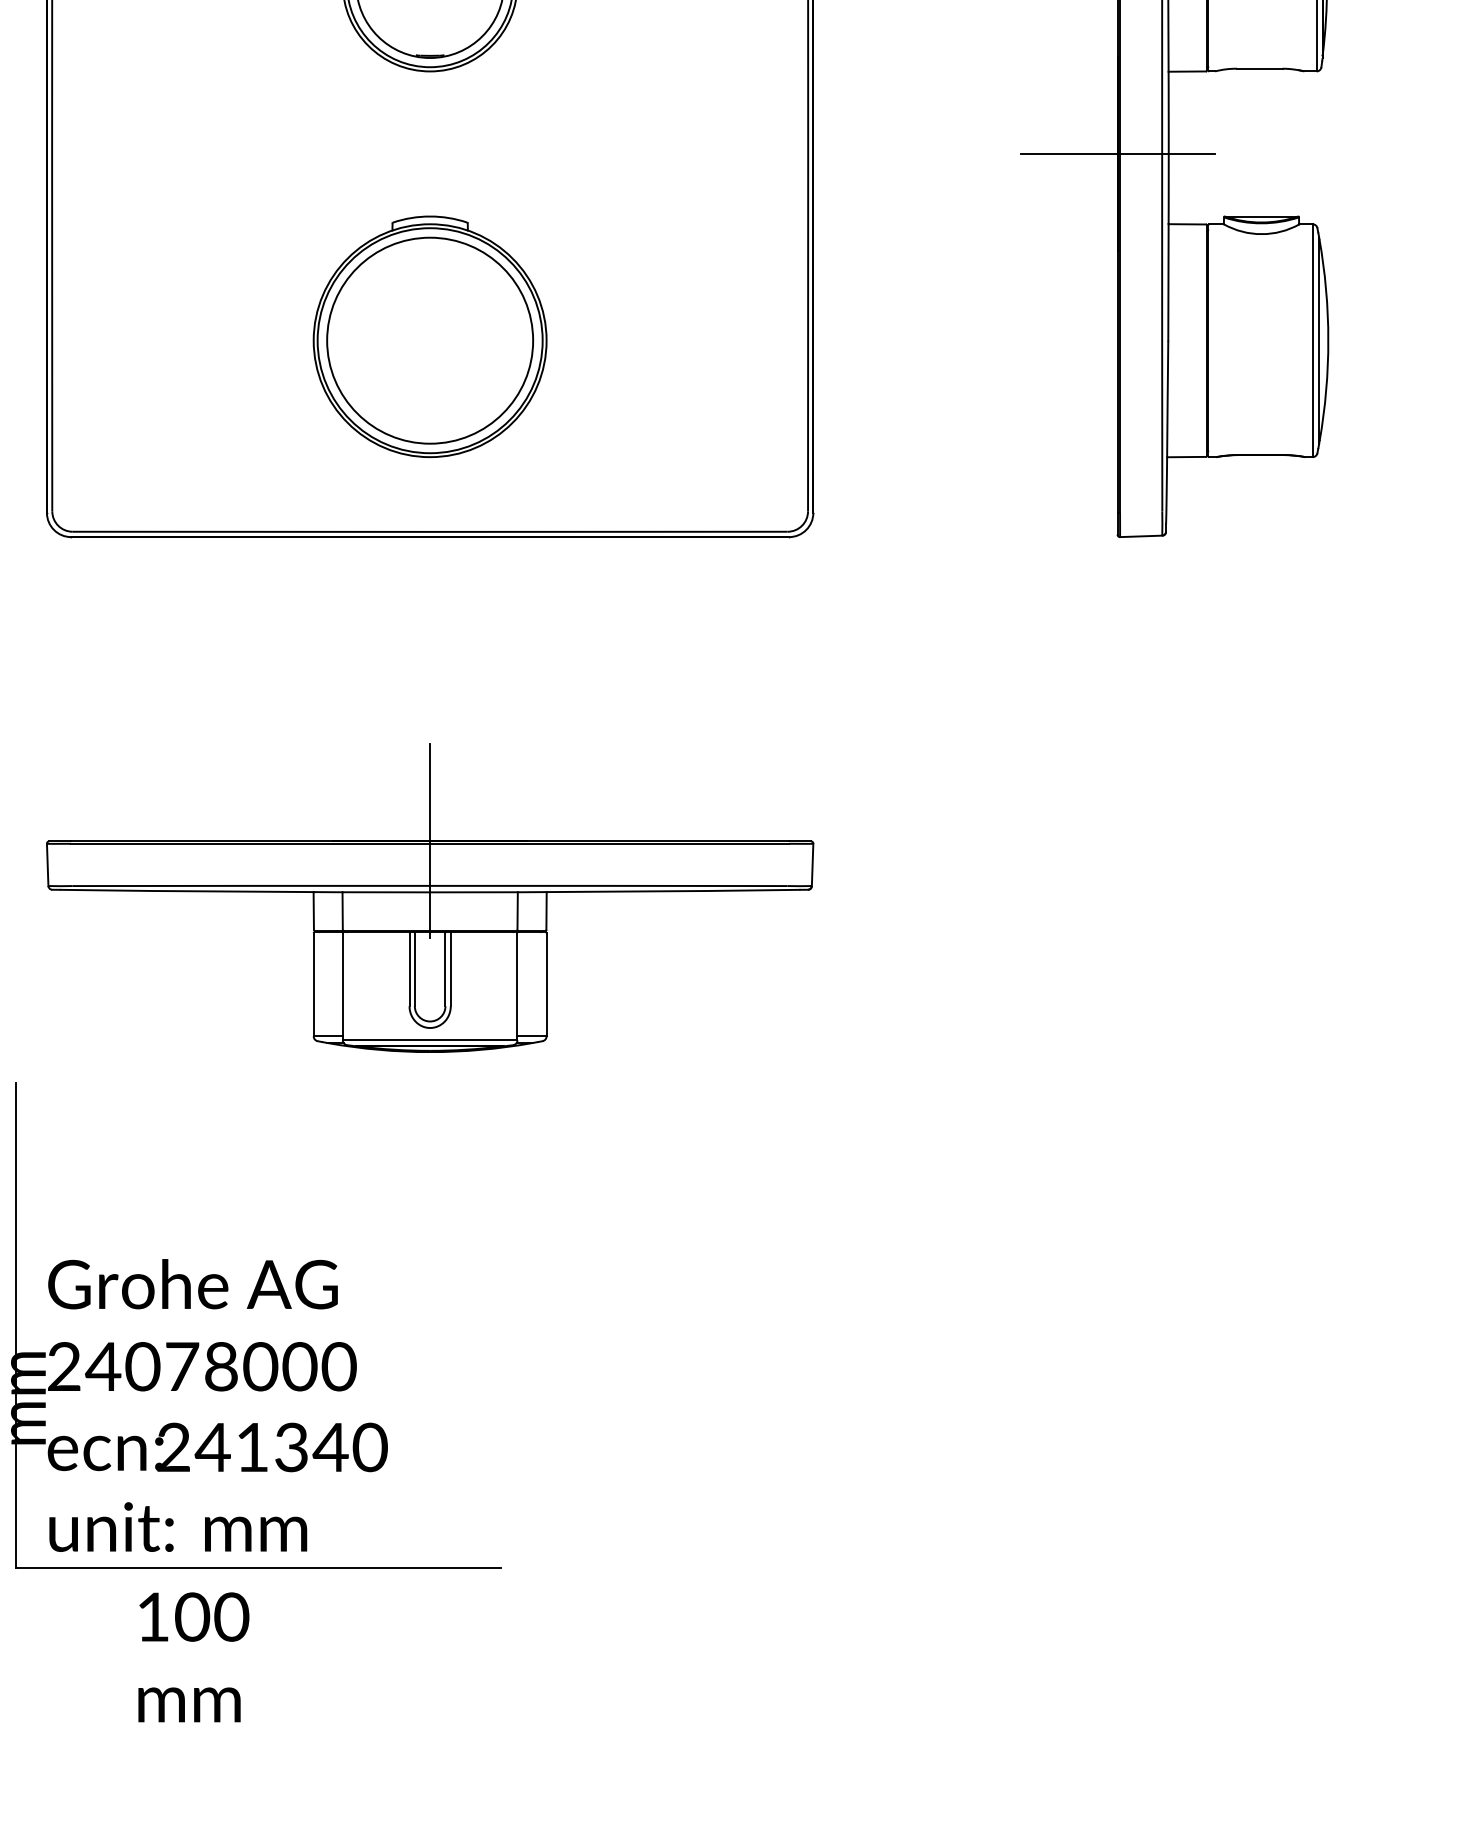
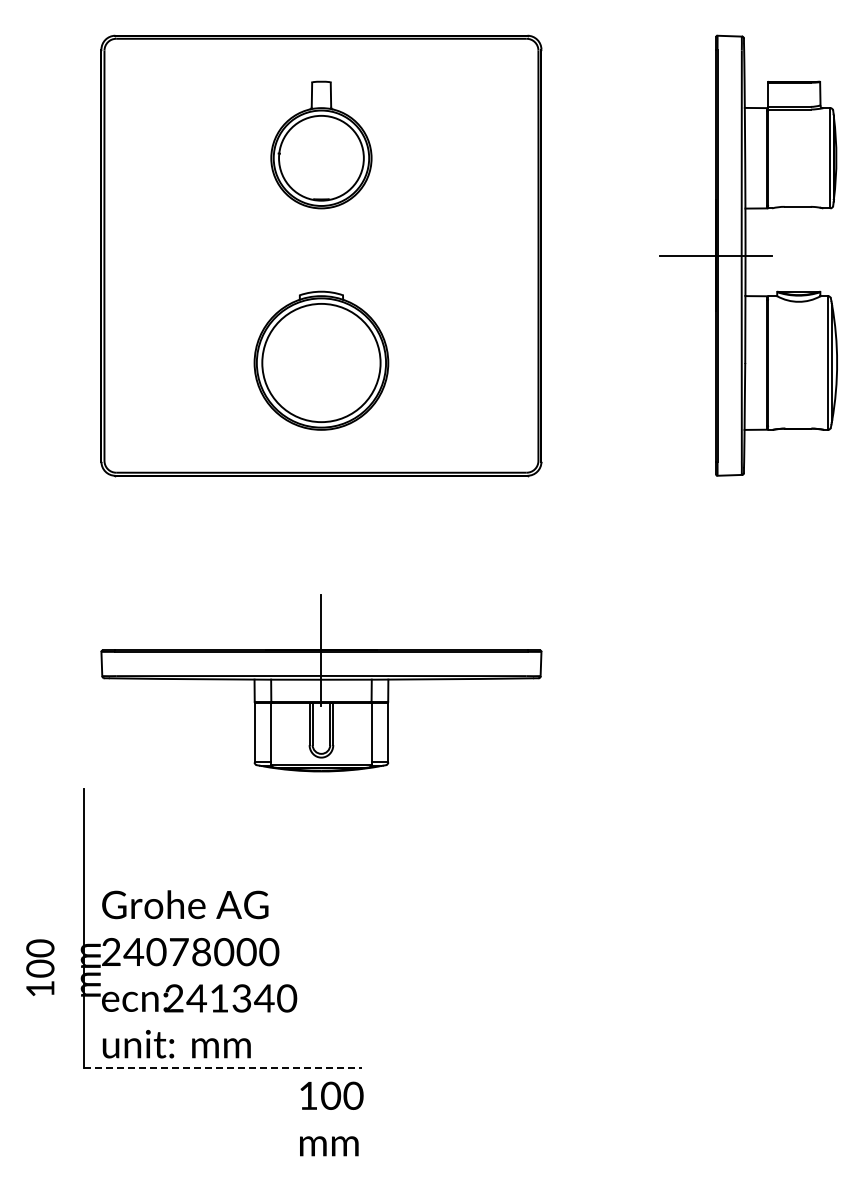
line: (259, 1567) -> (223, 1067), solid -> dashed
text: (193, 1656) -> (331, 1118), moved

